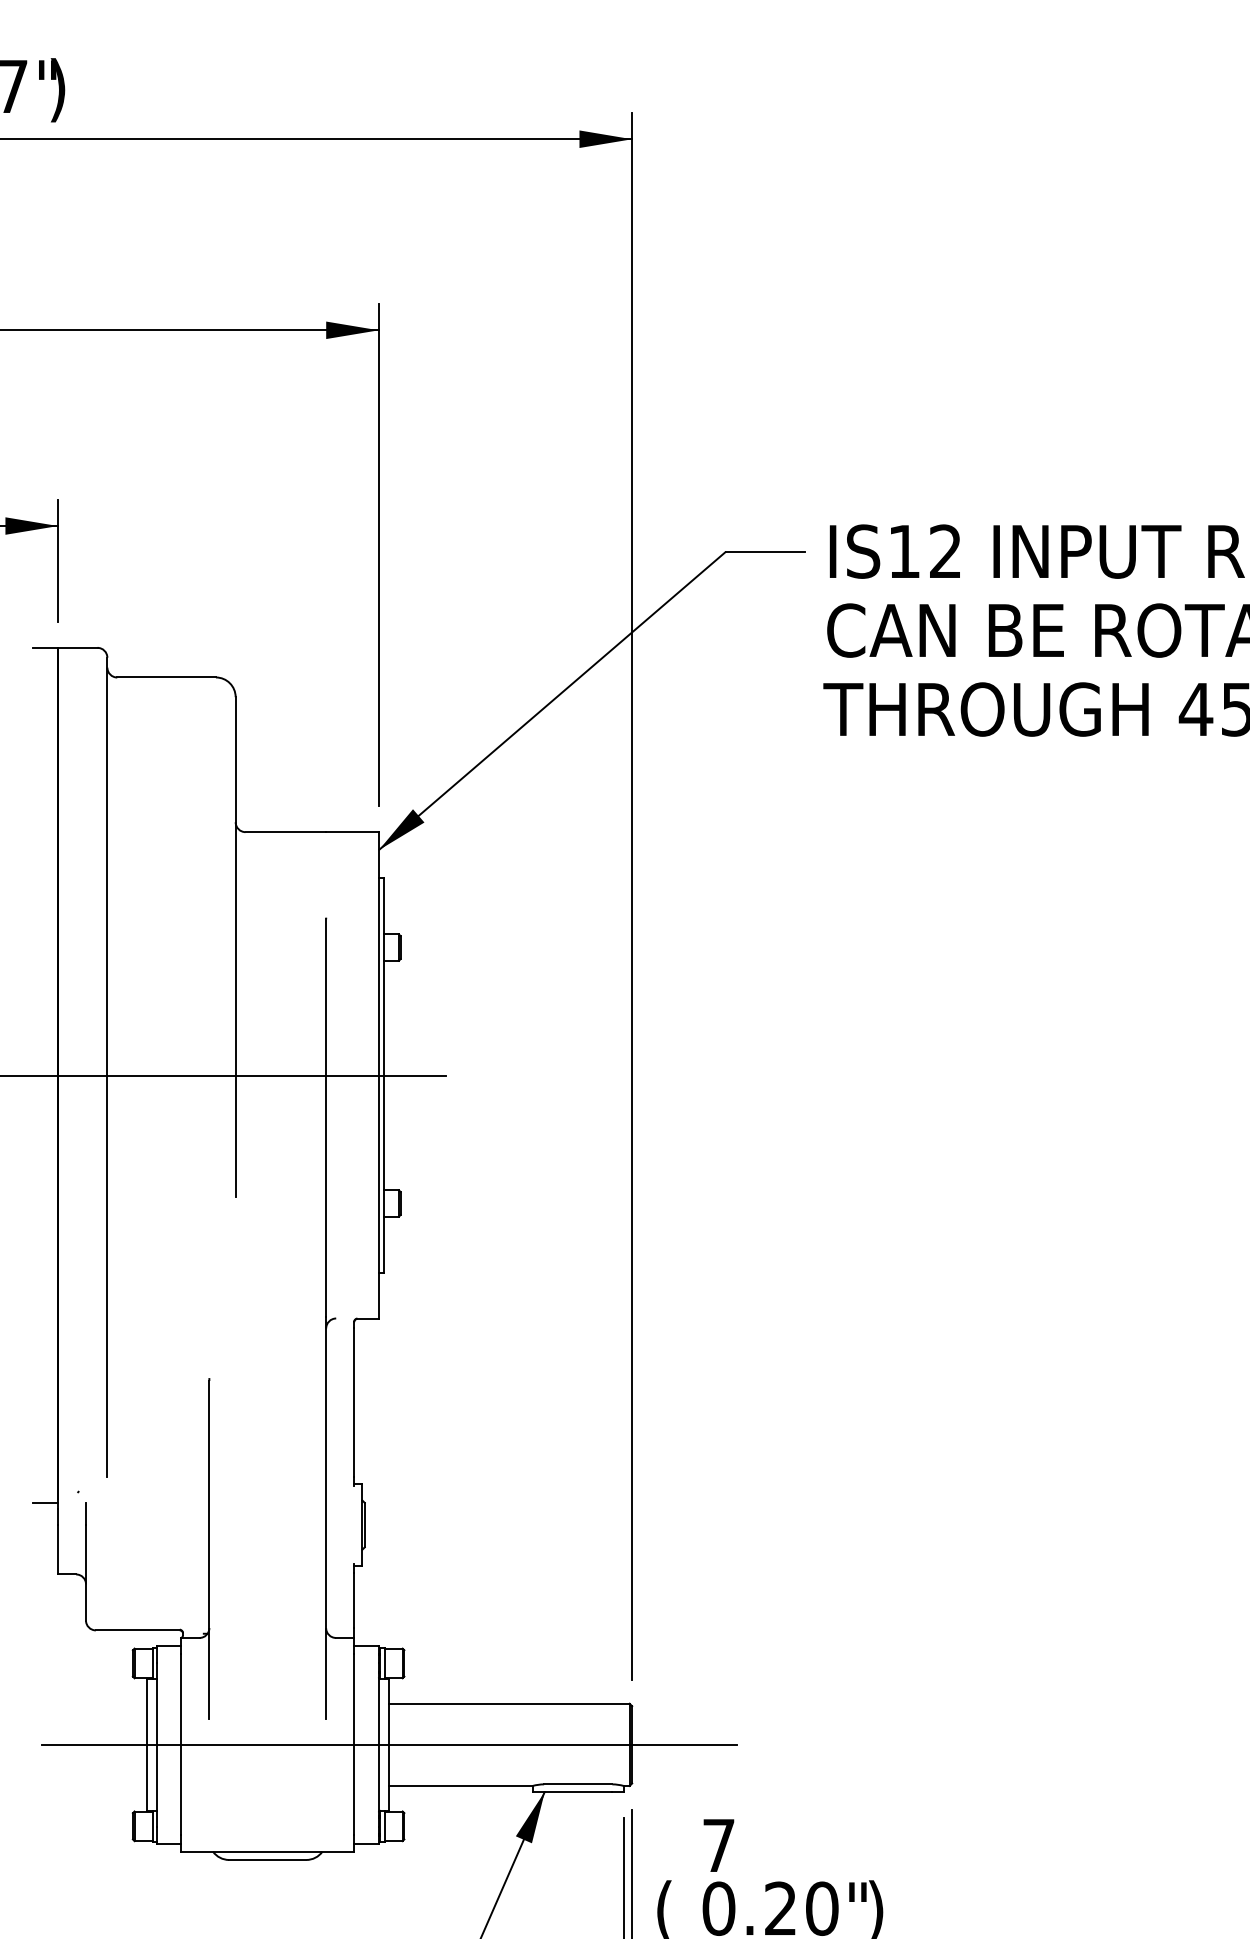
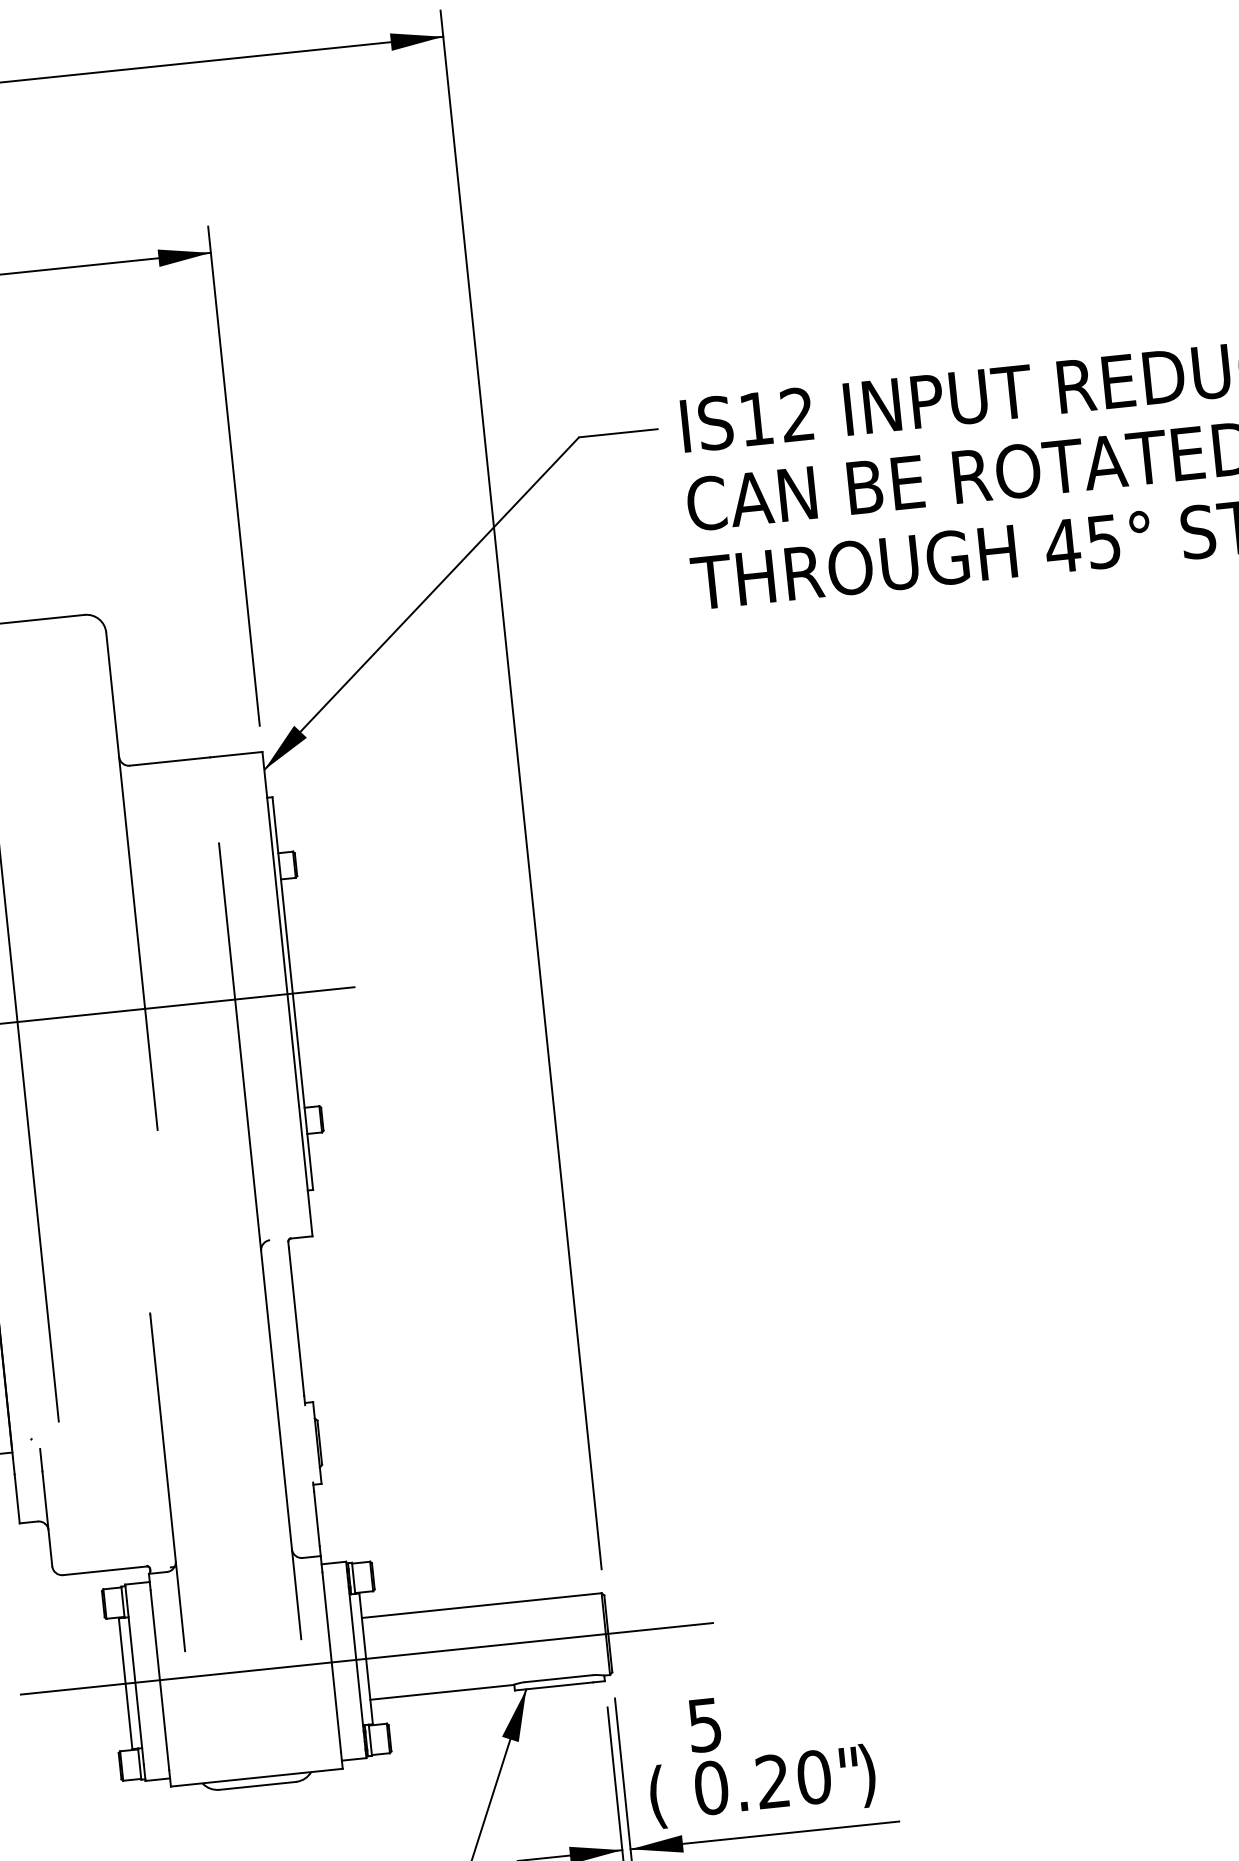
text: (718, 1845) -> (704, 1725), 7 -> 5

